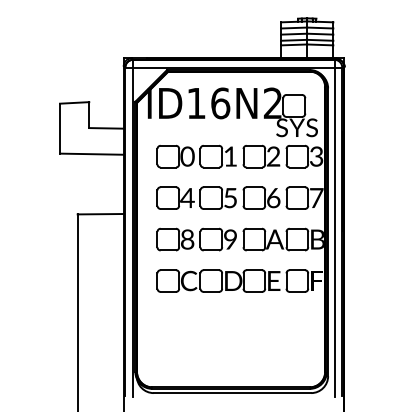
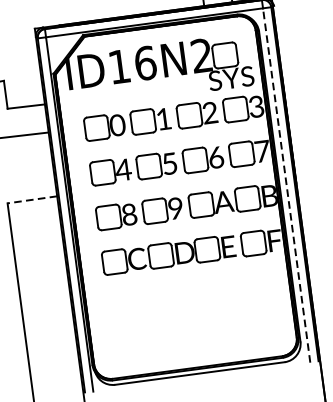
line: (100, 214) -> (32, 200), solid -> dashed
line: (334, 232) -> (286, 185), solid -> dashed

